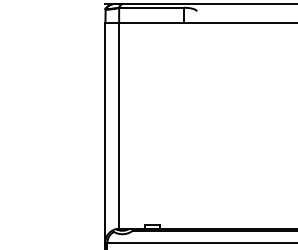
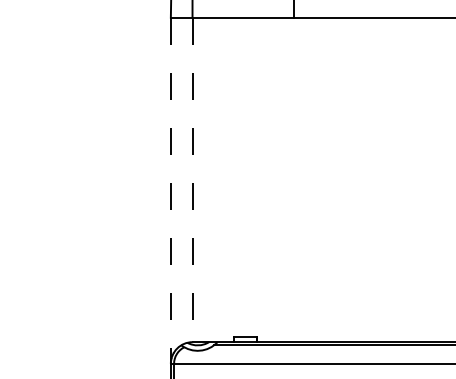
line: (119, 125) -> (193, 179), solid -> dashed
line: (105, 132) -> (170, 190), solid -> dashed

